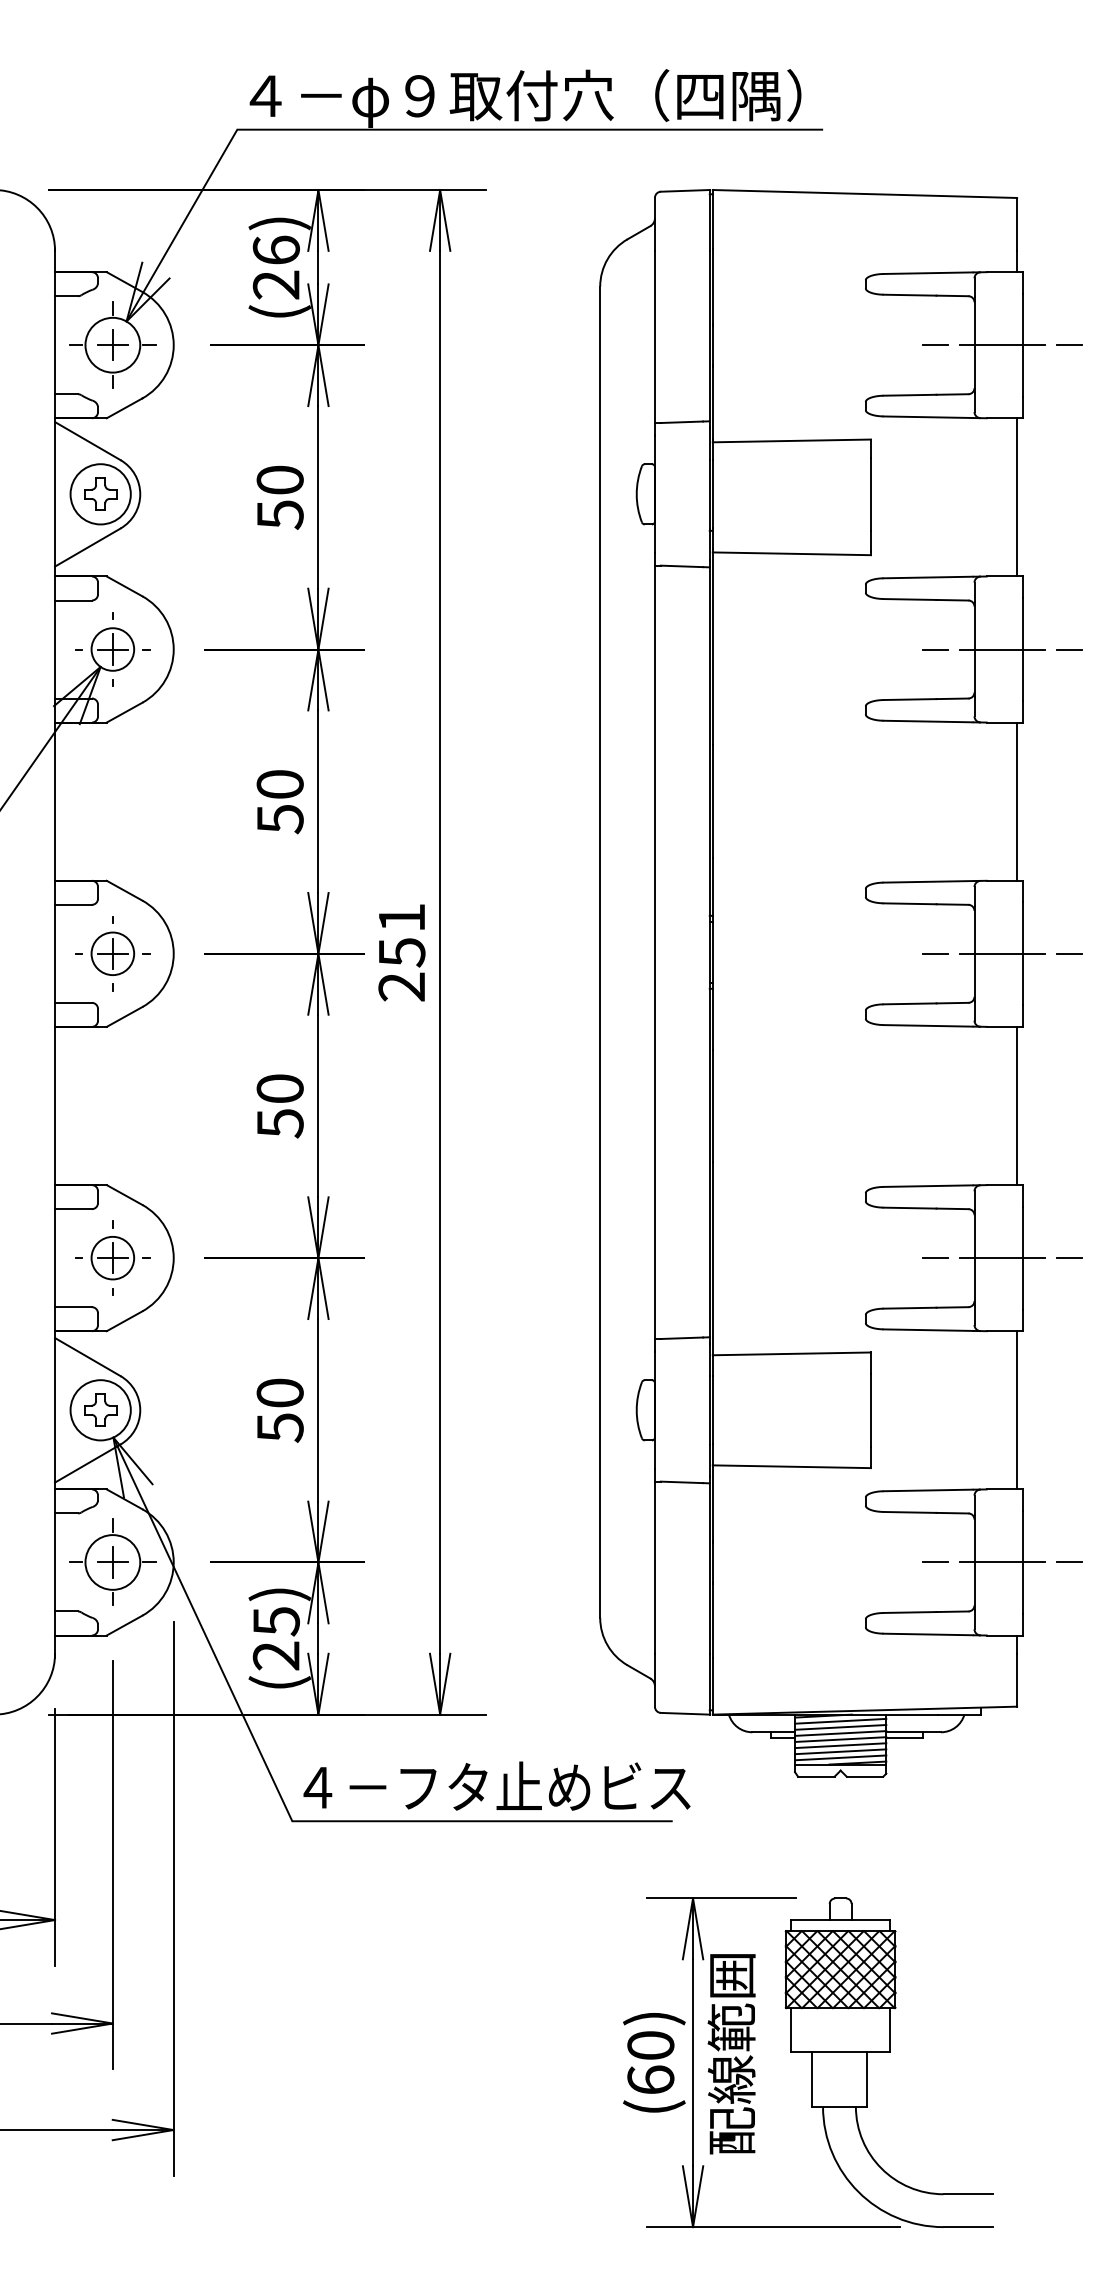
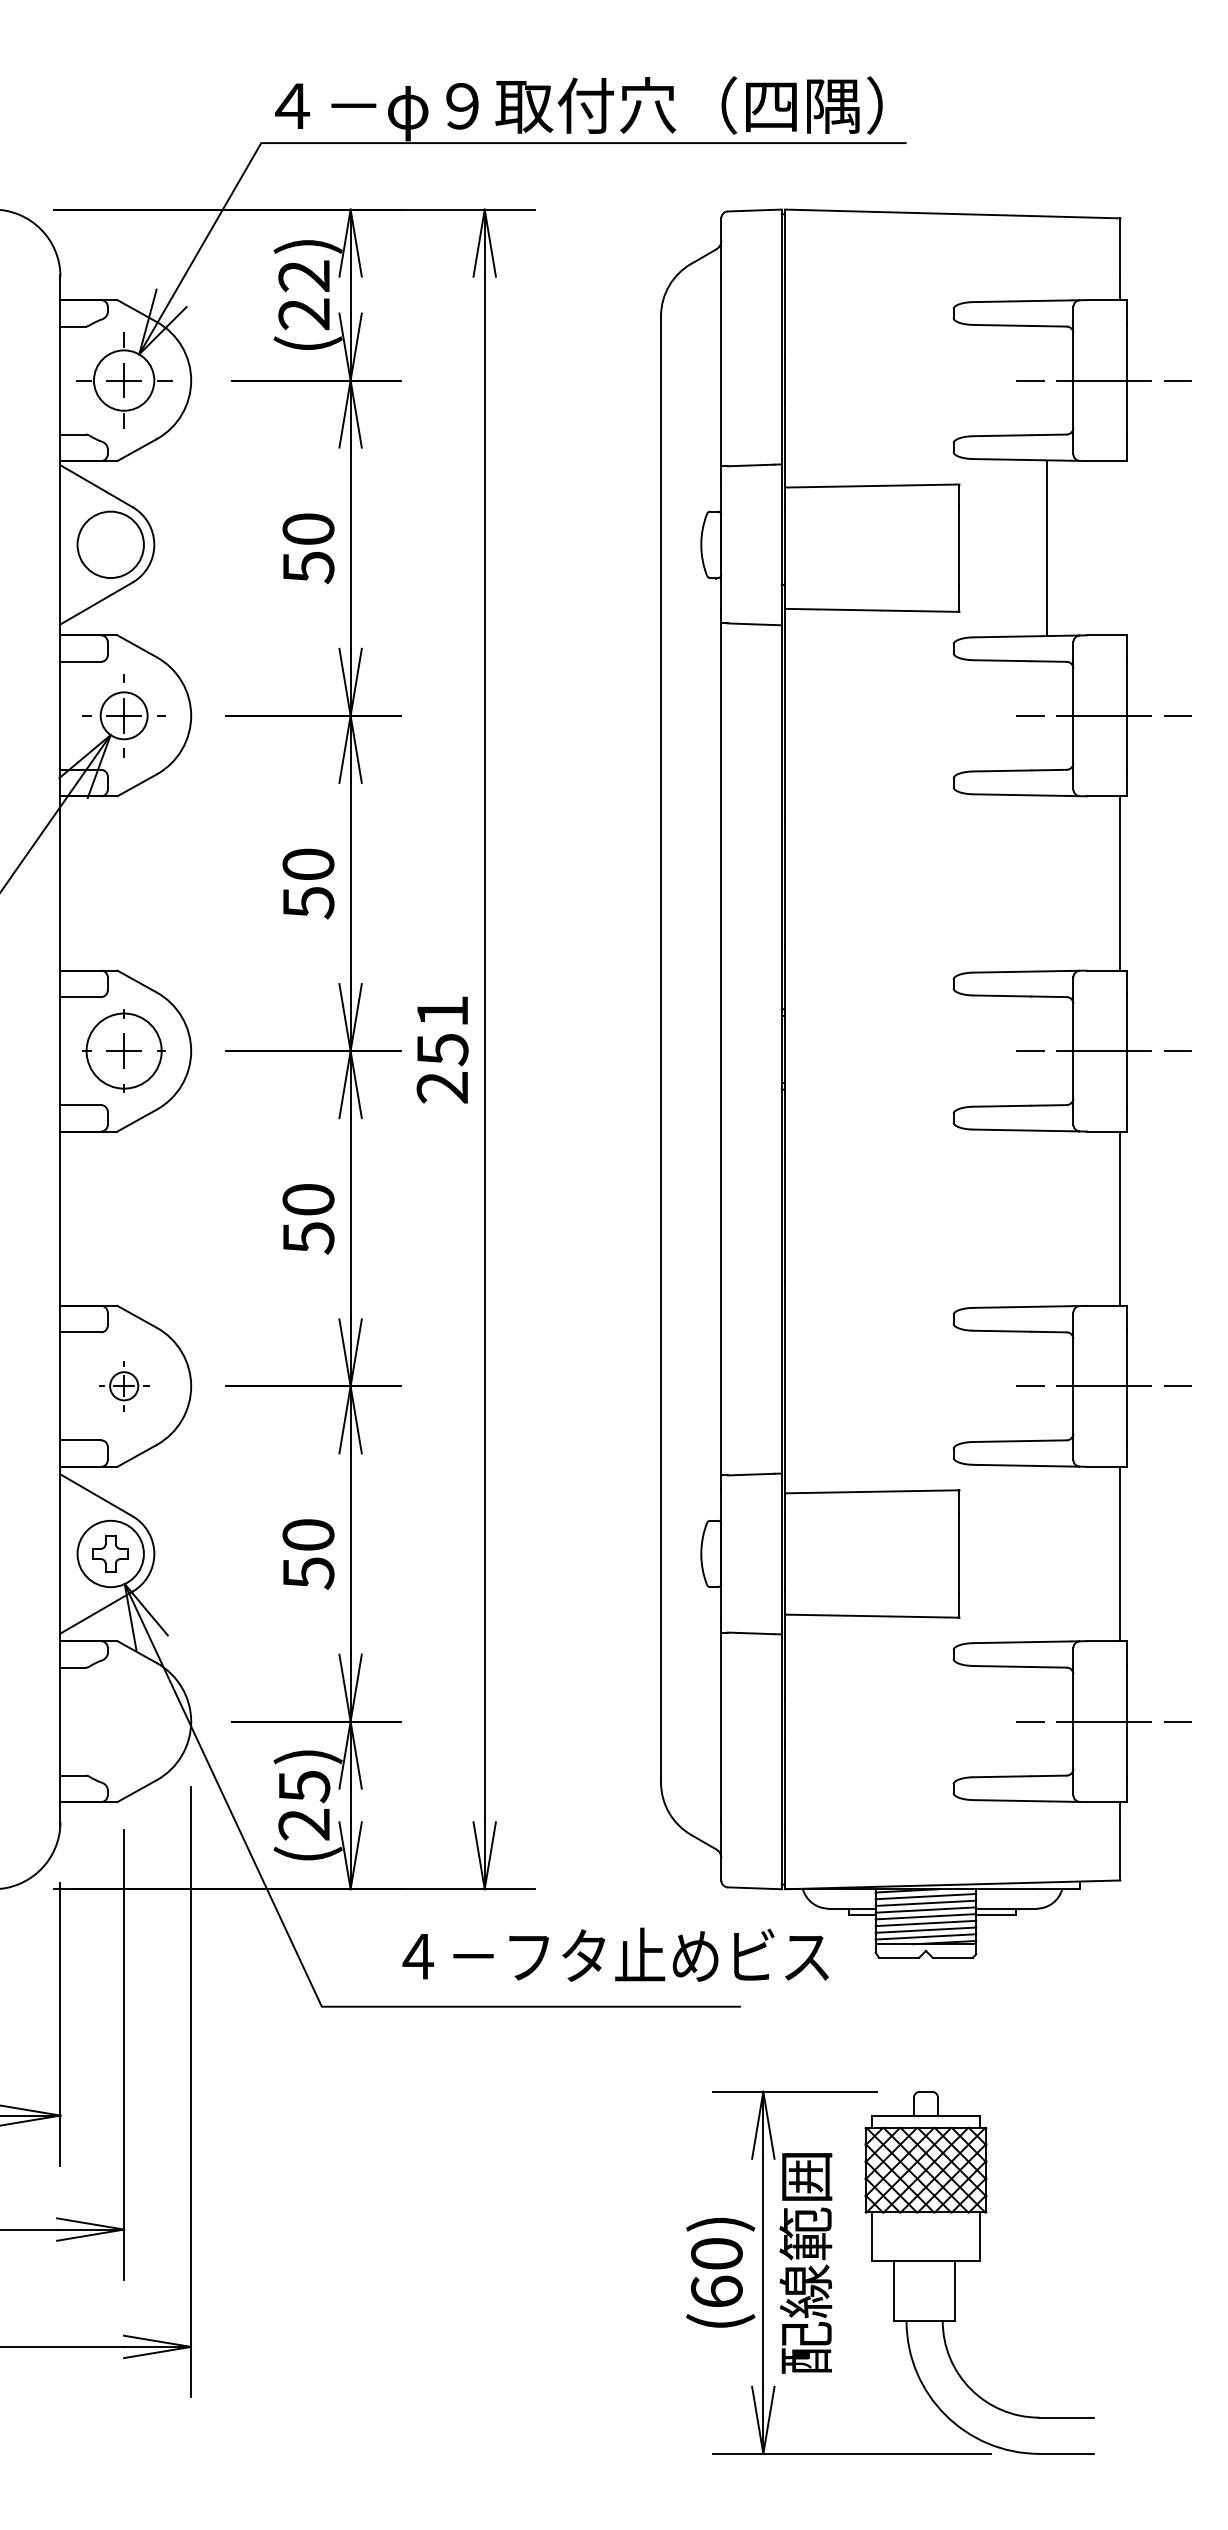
text: (275, 249) -> (303, 275), (26) -> (22)
part: (100, 493) -> (110, 543), removed
line: (1017, 497) -> (1046, 548), moved
circle: (112, 953) -> (123, 1050), size x1.6
part: (112, 1257) -> (123, 1385), size x0.6
part: (112, 1561) -> (123, 1720), removed
text: (496, 1785) -> (615, 1954), moved

